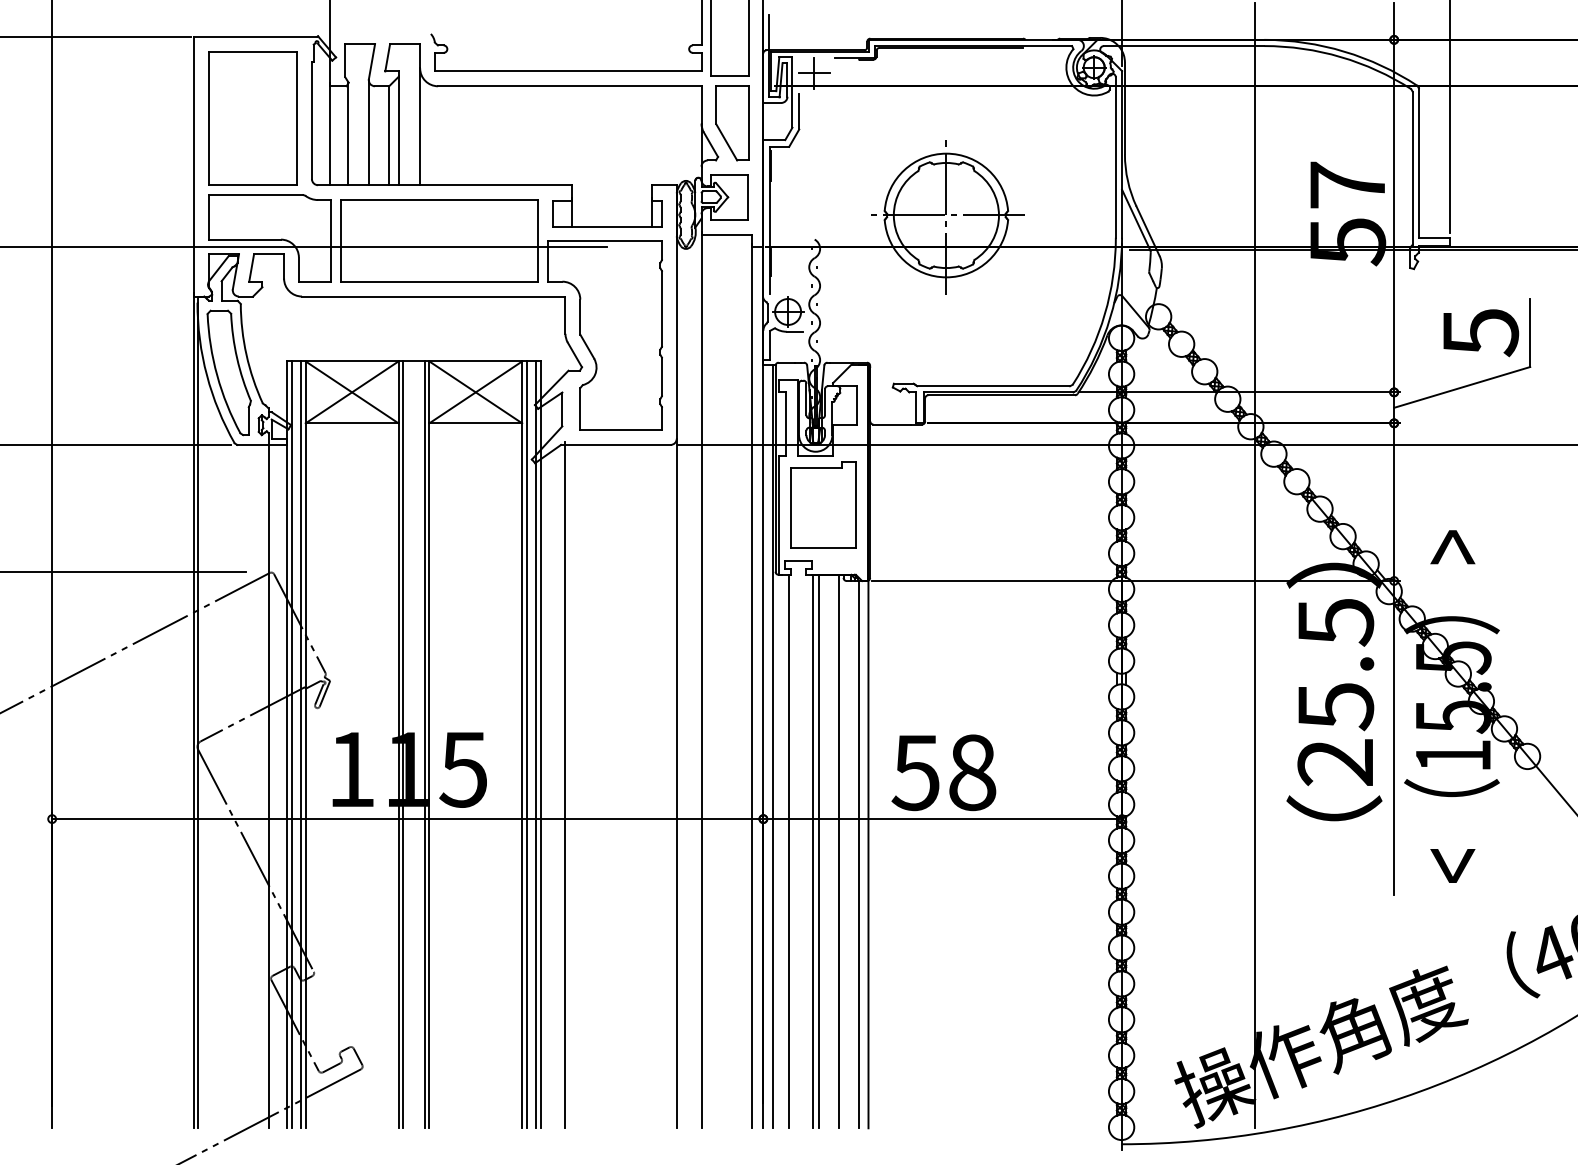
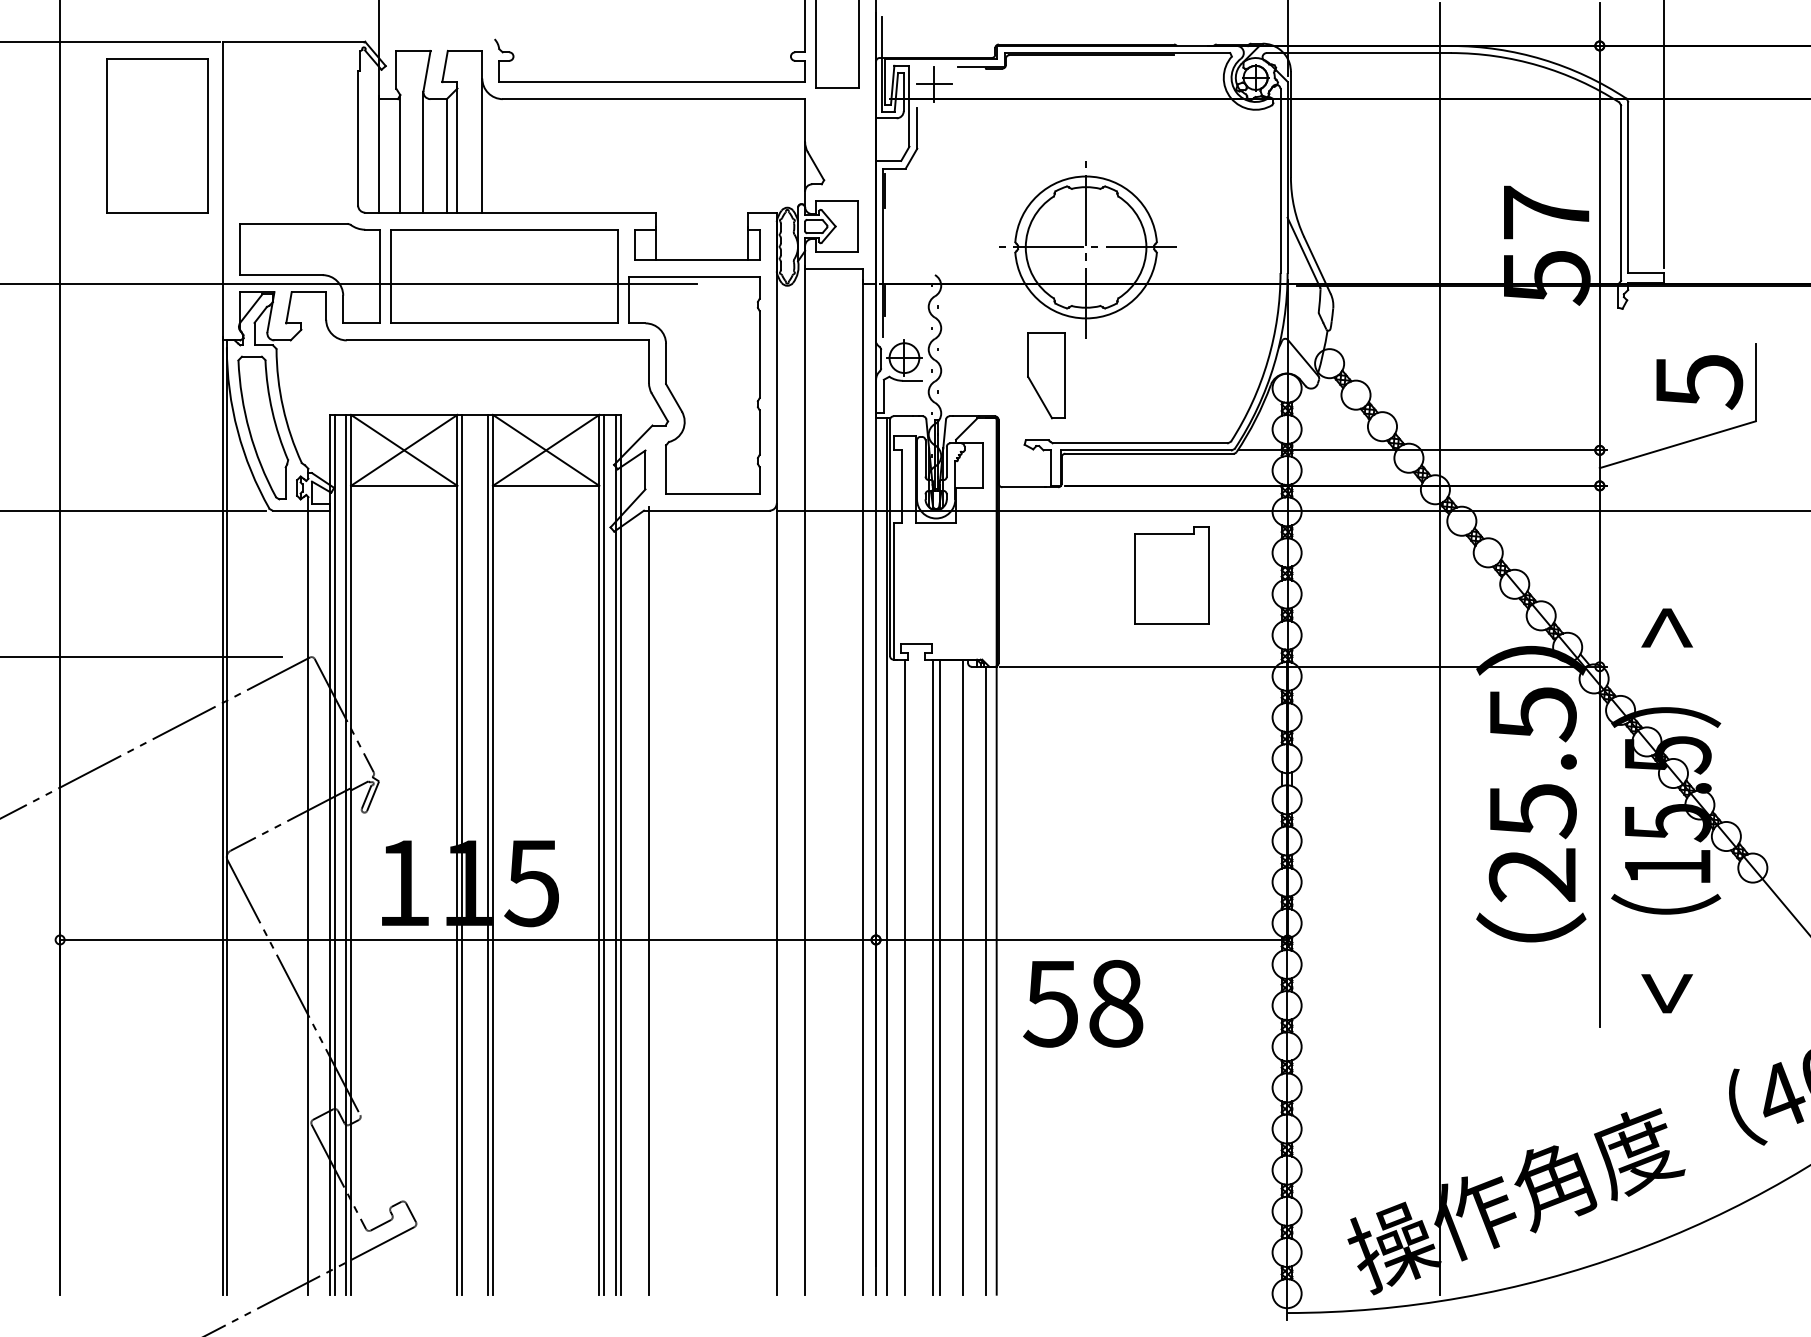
part: (252, 117) -> (157, 135), moved
part: (732, 123) -> (1046, 375), moved
part: (822, 504) -> (1171, 575), moved
text: (944, 772) -> (1083, 1003), moved

